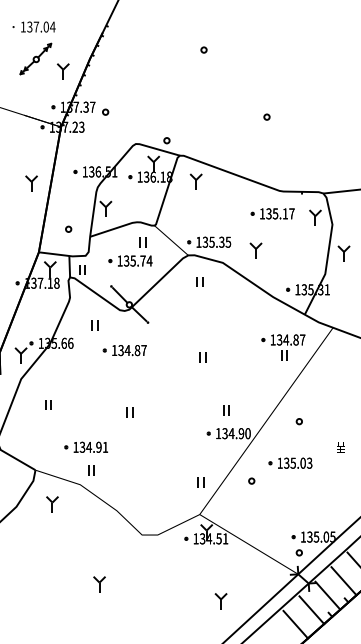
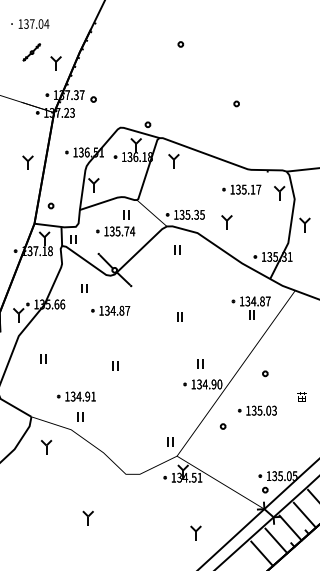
part: (35, 58) -> (31, 51), size x0.6
part: (68, 228) -> (50, 205), moved
part: (200, 482) -> (169, 441), moved

